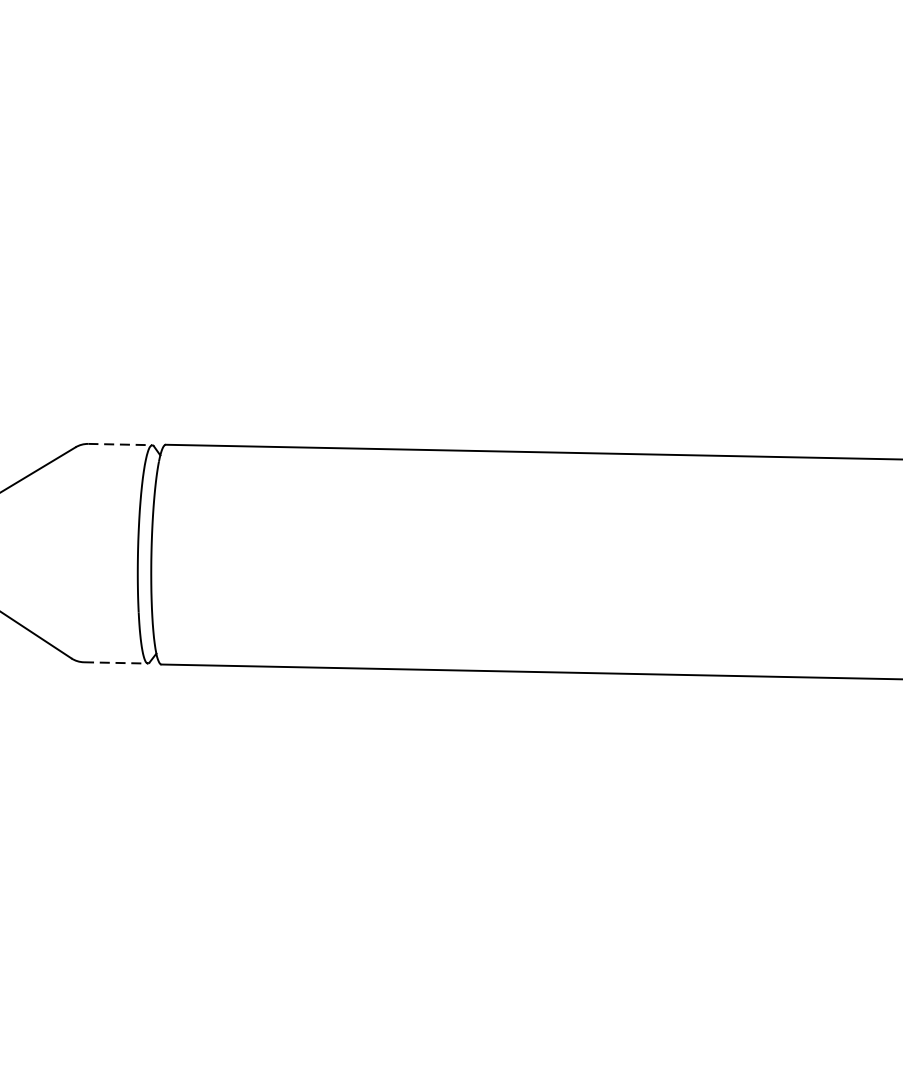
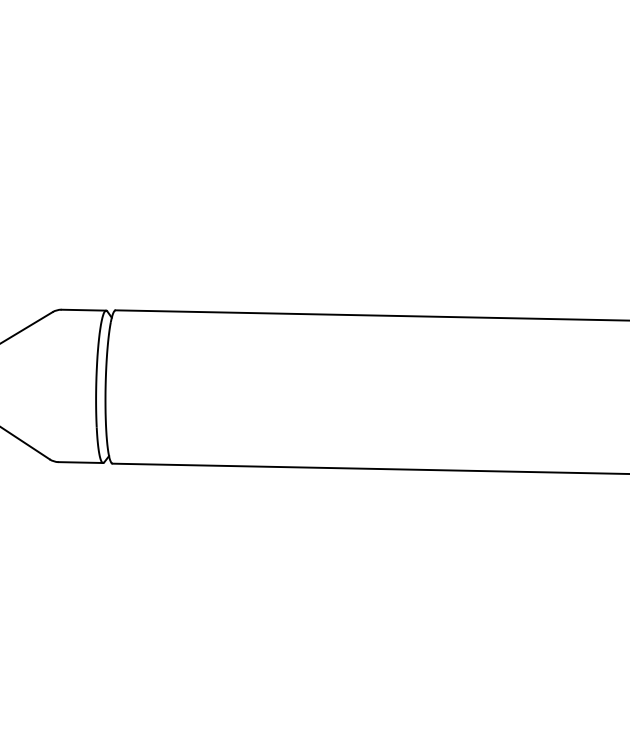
line: (121, 444) -> (84, 310), dashed -> solid
line: (116, 662) -> (81, 462), dashed -> solid

